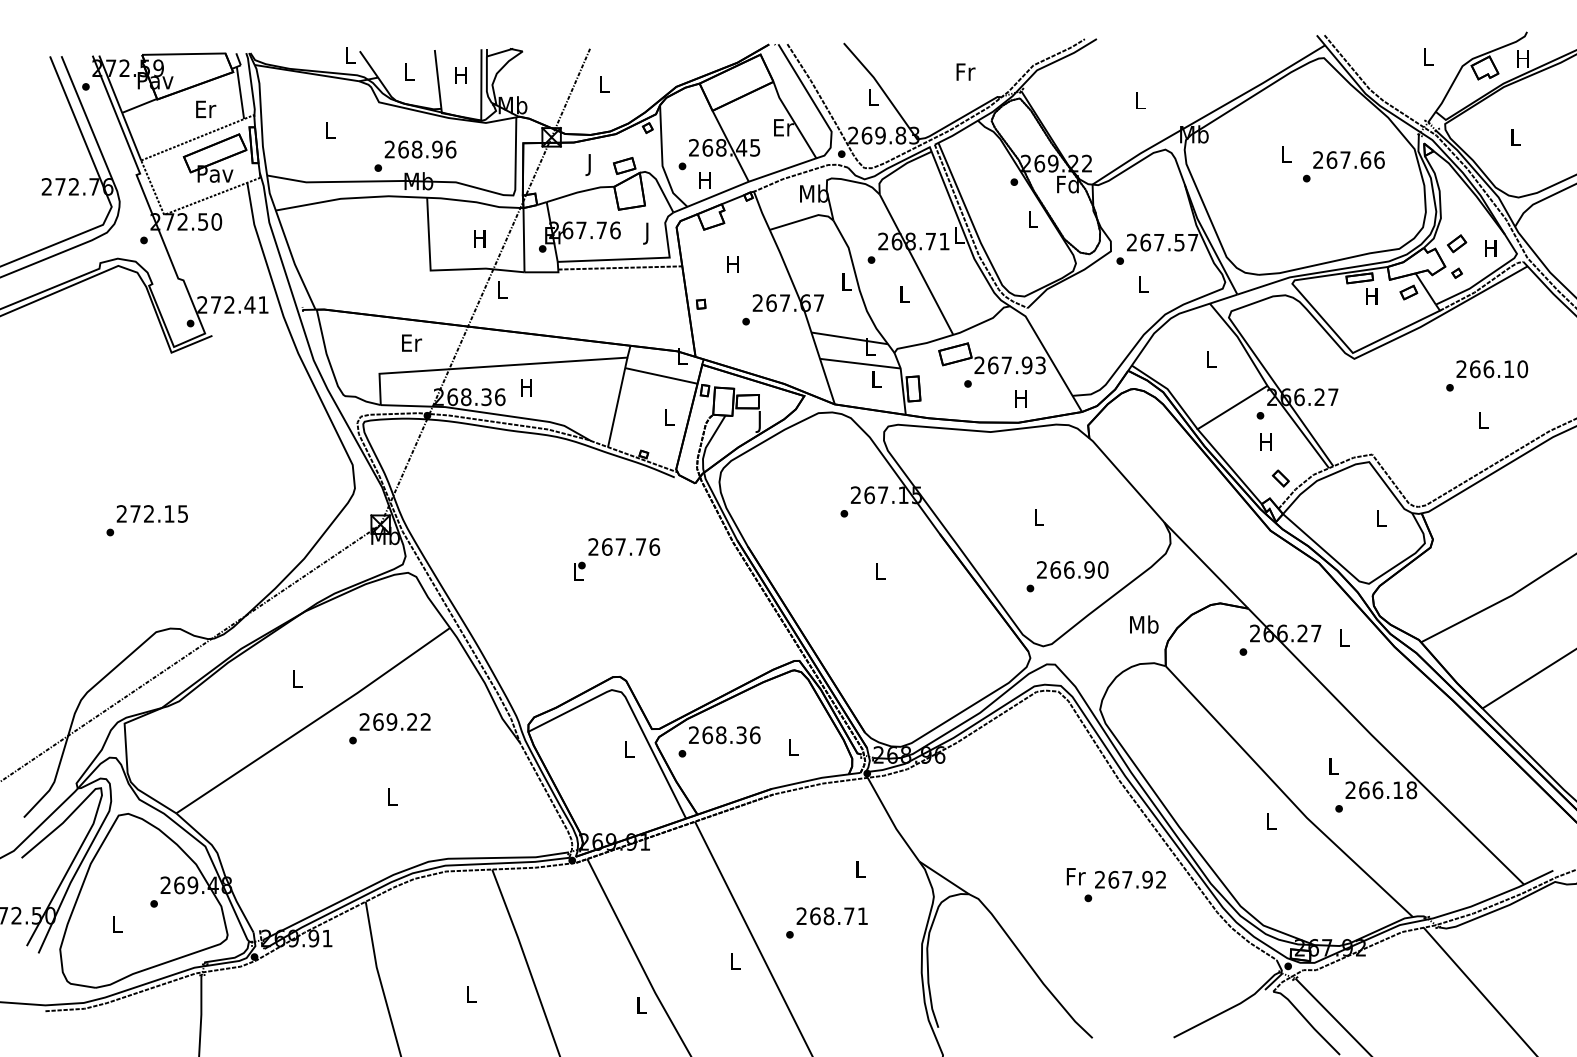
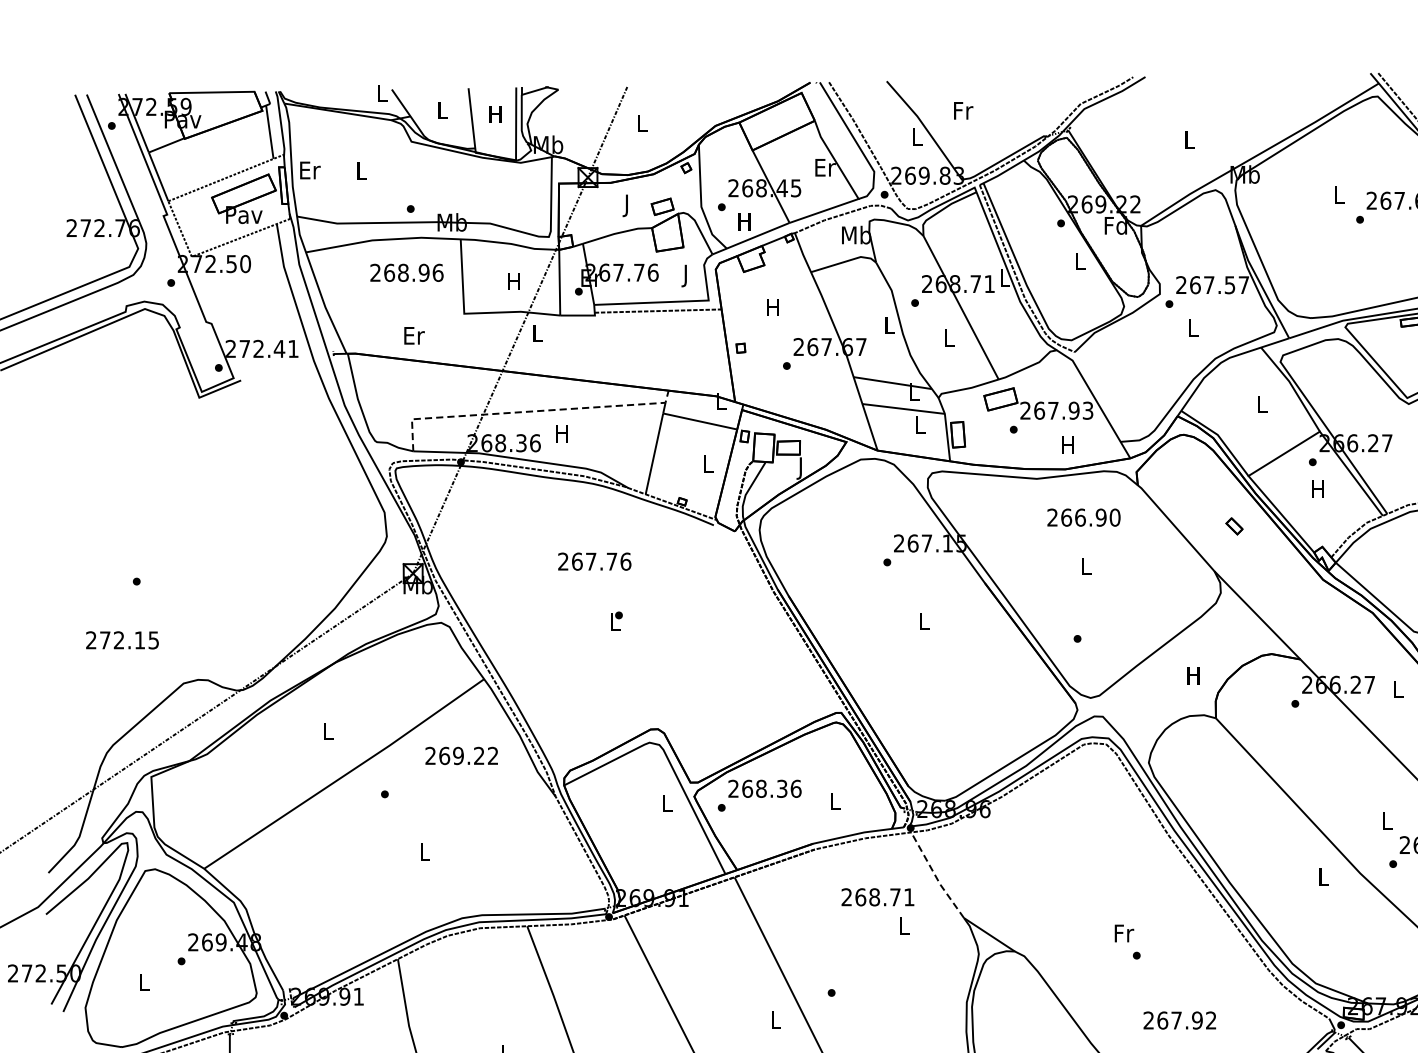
text: (965, 71) -> (963, 110), moved
text: (206, 108) -> (310, 169), moved
text: (420, 149) -> (406, 272), moved
text: (412, 342) -> (415, 335), moved
line: (494, 366) -> (529, 411), solid -> dashed
part: (1280, 478) -> (1234, 526), moved
text: (151, 513) -> (121, 639), moved
text: (624, 546) -> (595, 561), moved
text: (1072, 569) -> (1083, 517), moved
text: (1144, 624) -> (1194, 675), Mb -> H
text: (394, 721) -> (461, 755), moved
line: (892, 821) -> (936, 877), solid -> dashed
text: (1130, 879) -> (1179, 1020), moved
text: (831, 916) -> (877, 897), moved

